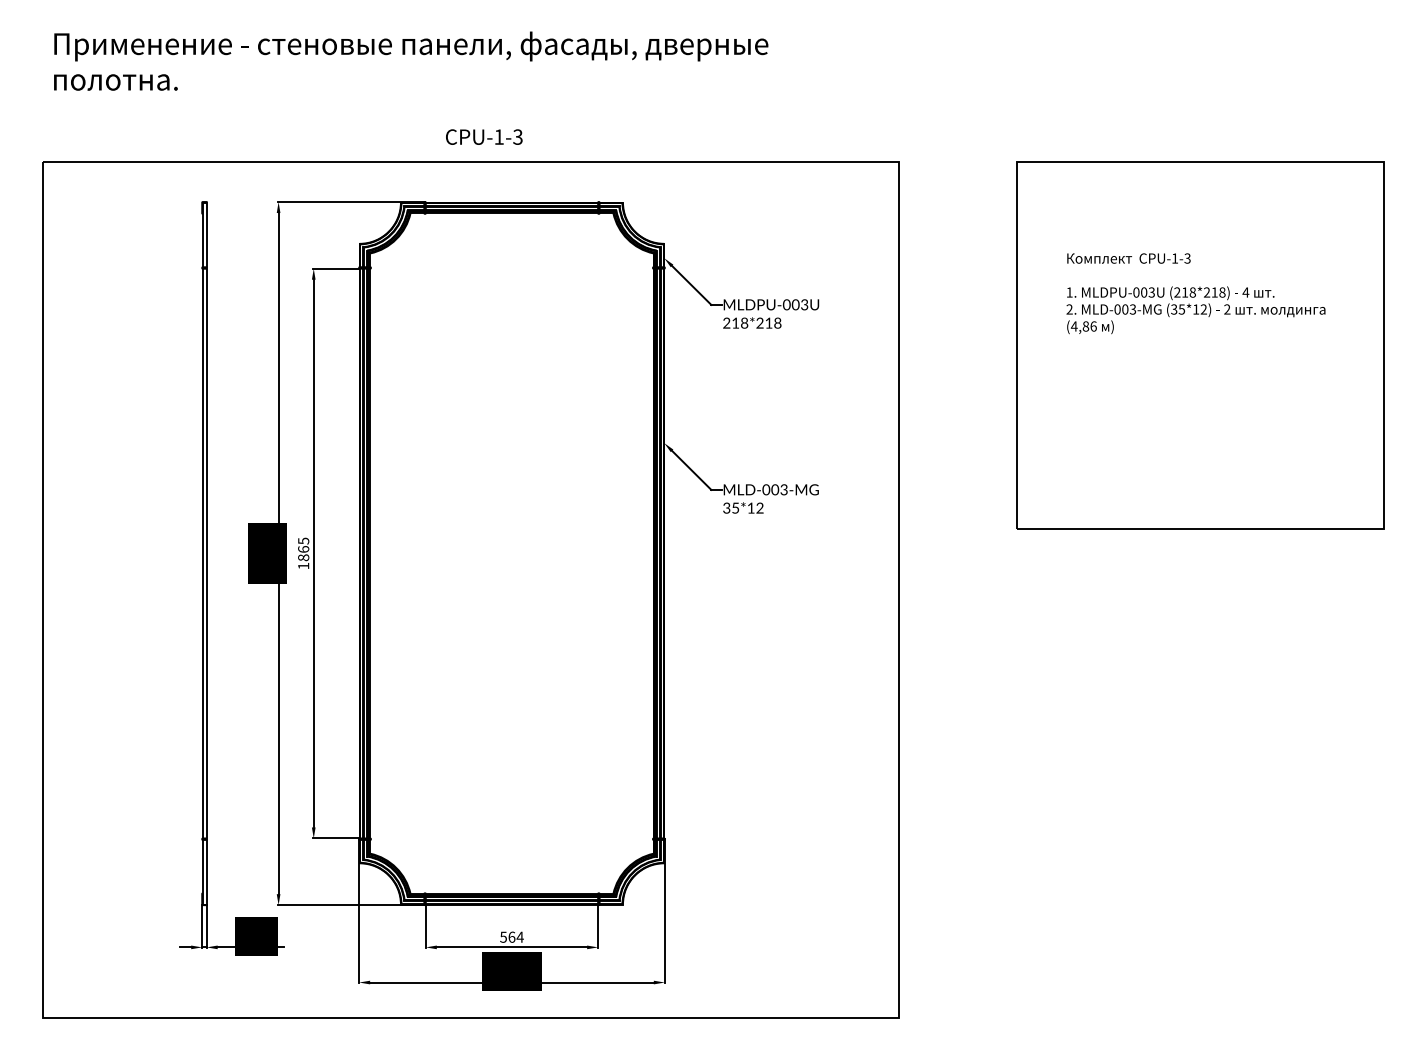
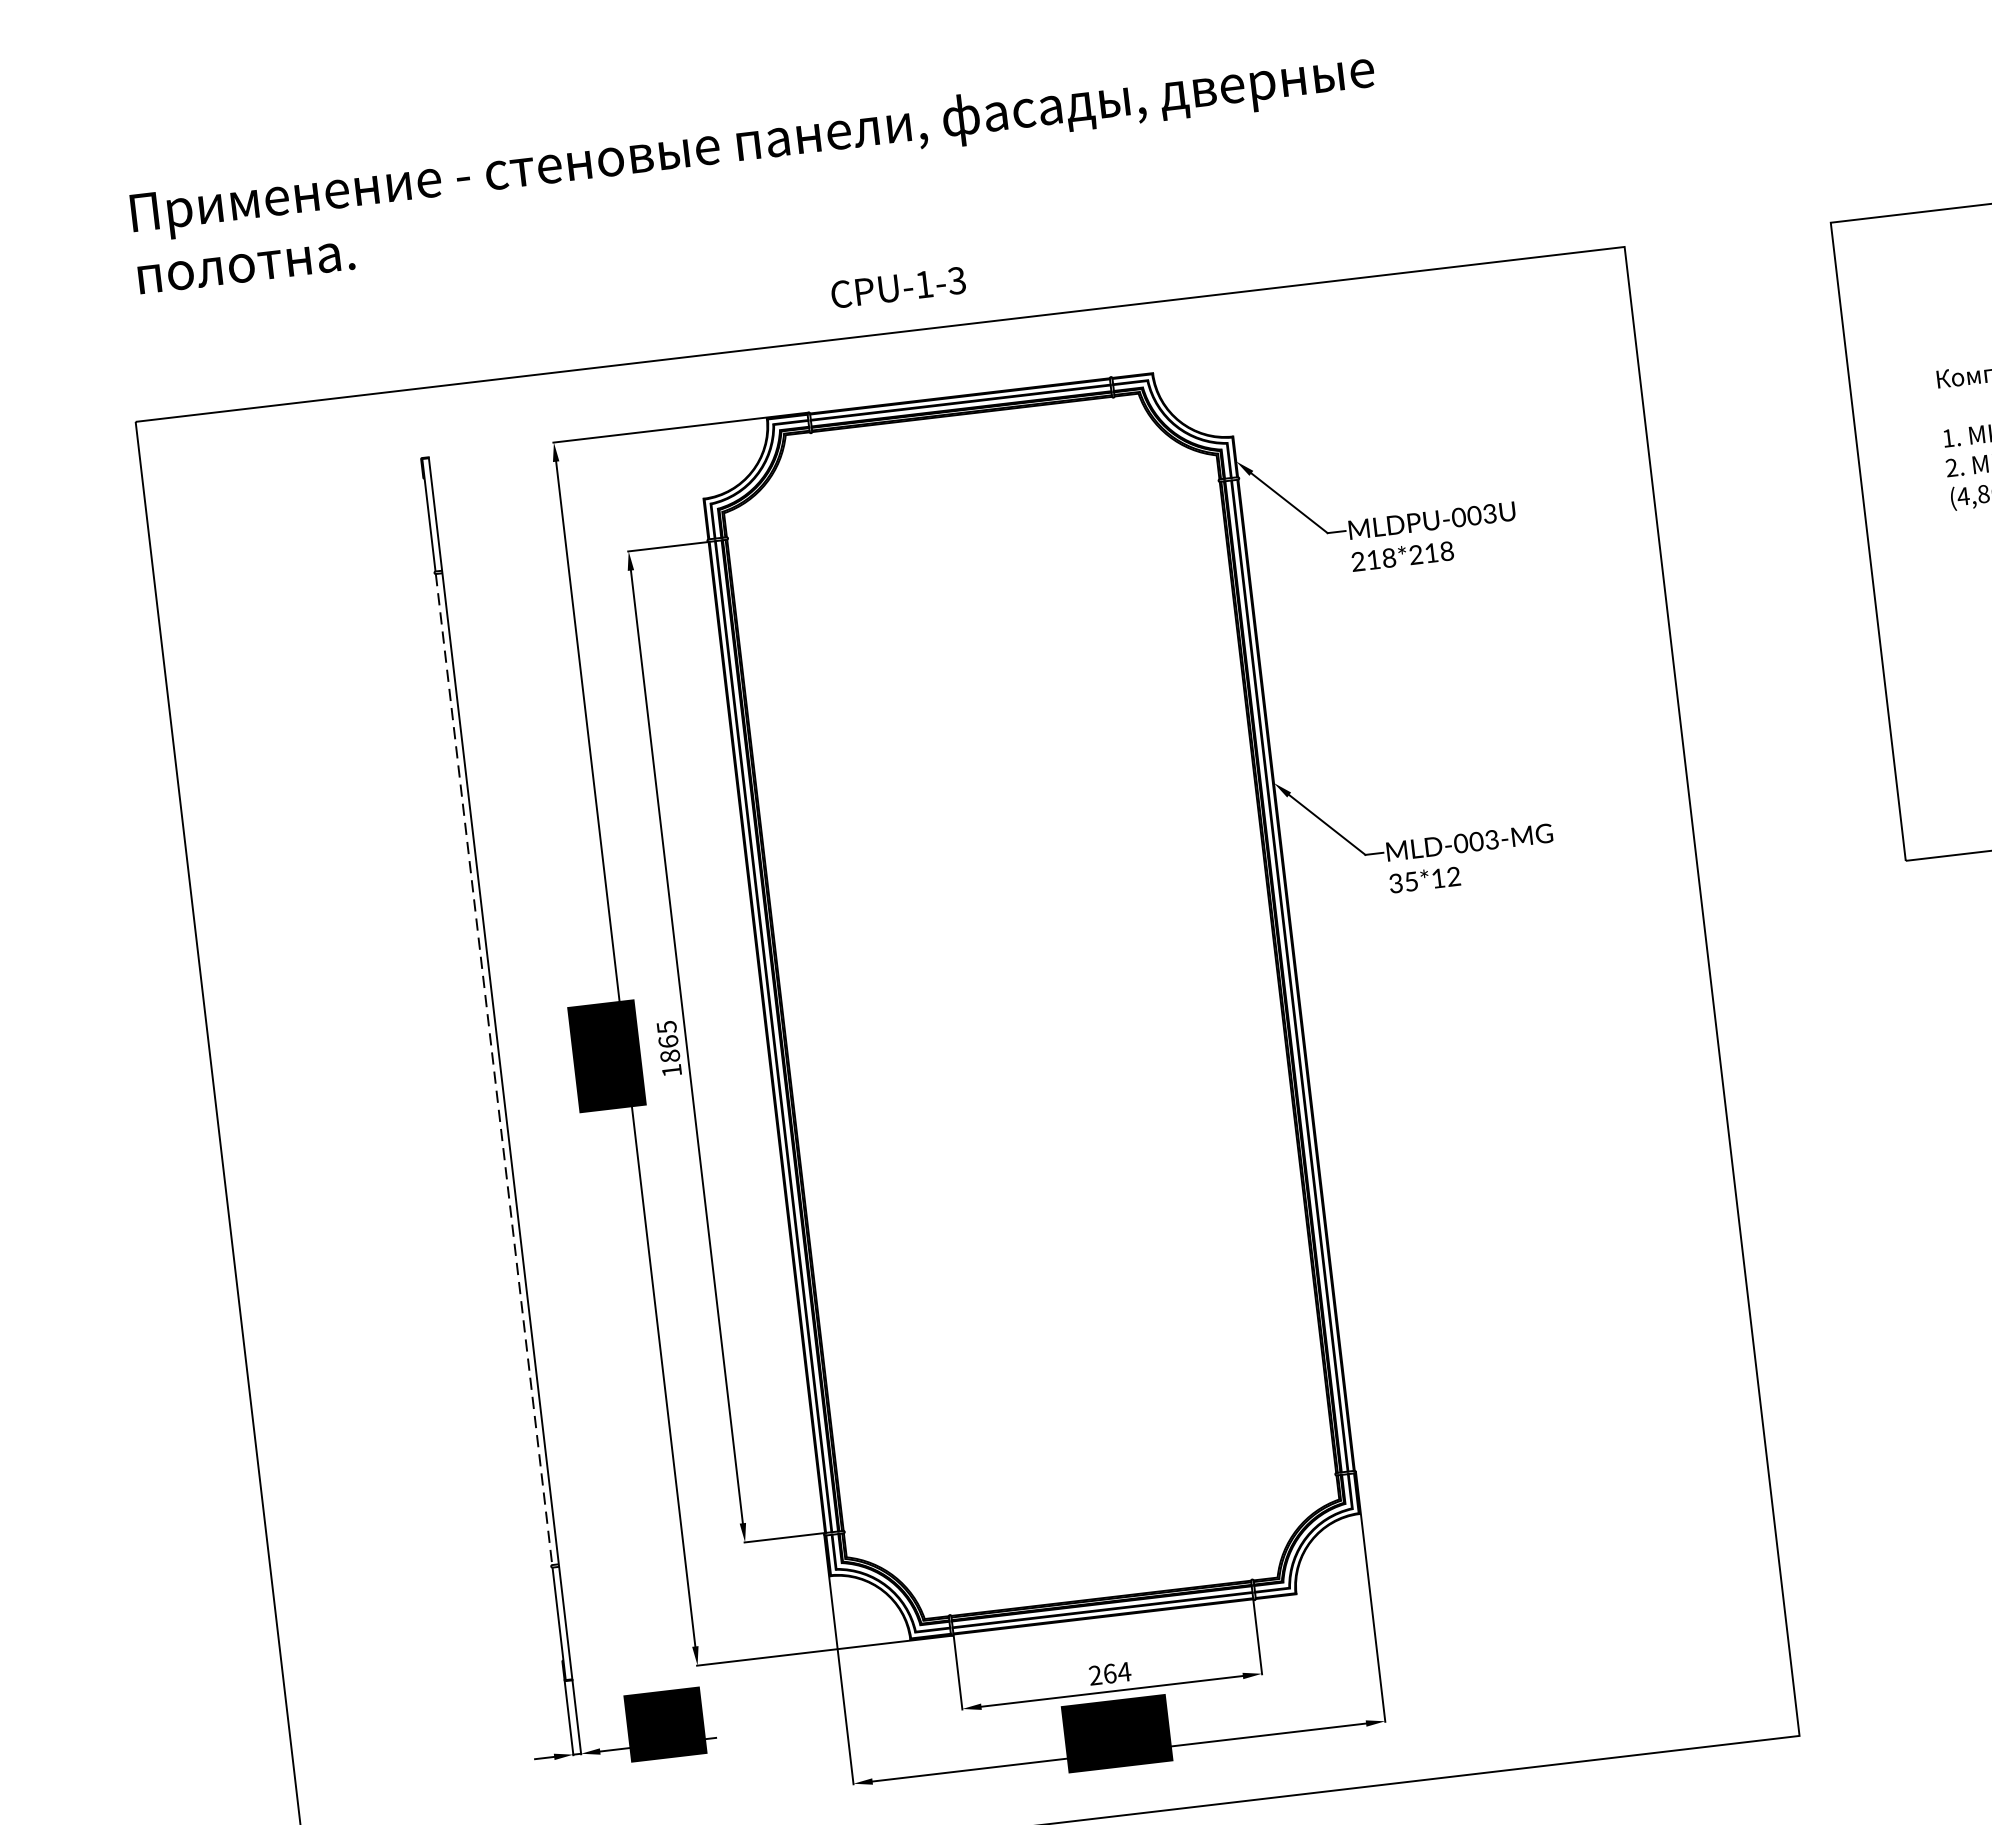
line: (202, 553) -> (493, 1069), solid -> dashed
text: (503, 936) -> (1095, 1674), 564 -> 264

